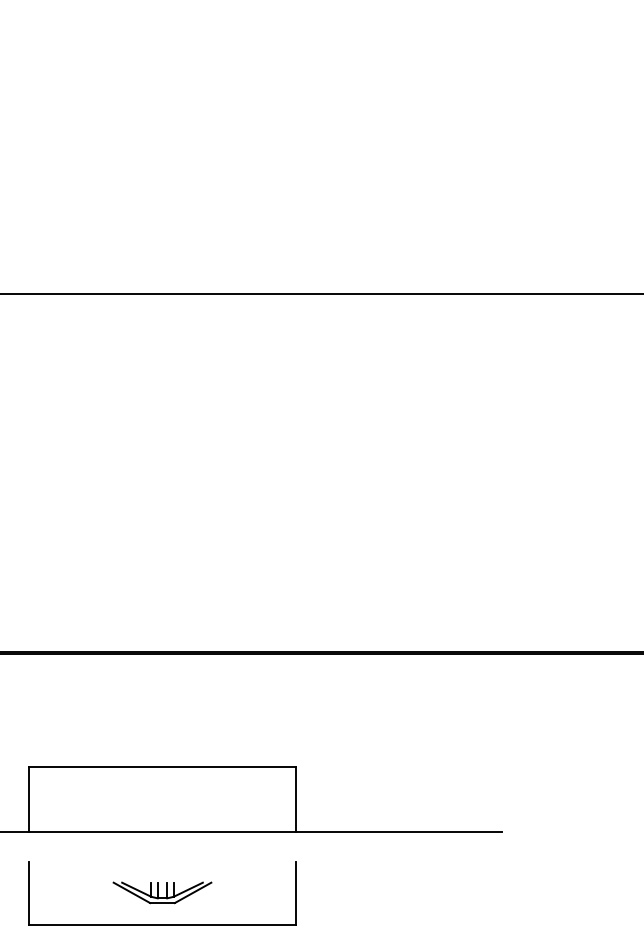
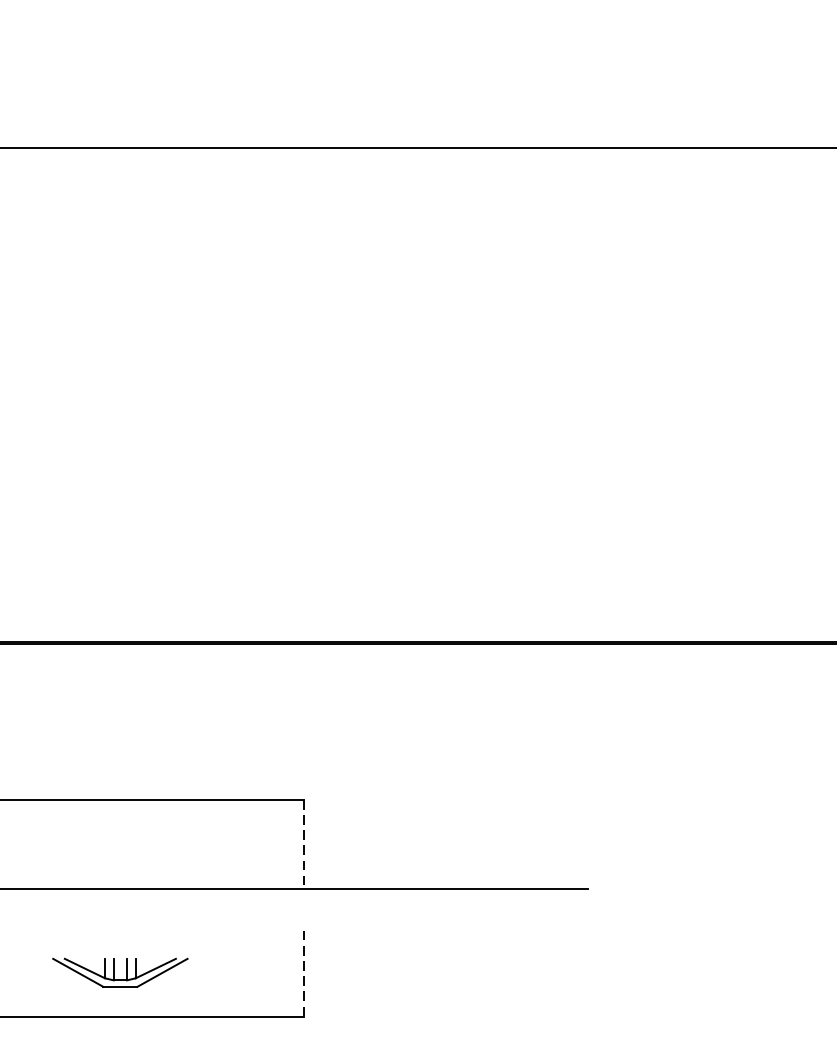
line: (296, 800) -> (304, 845), solid -> dashed
line: (296, 894) -> (304, 975), solid -> dashed

